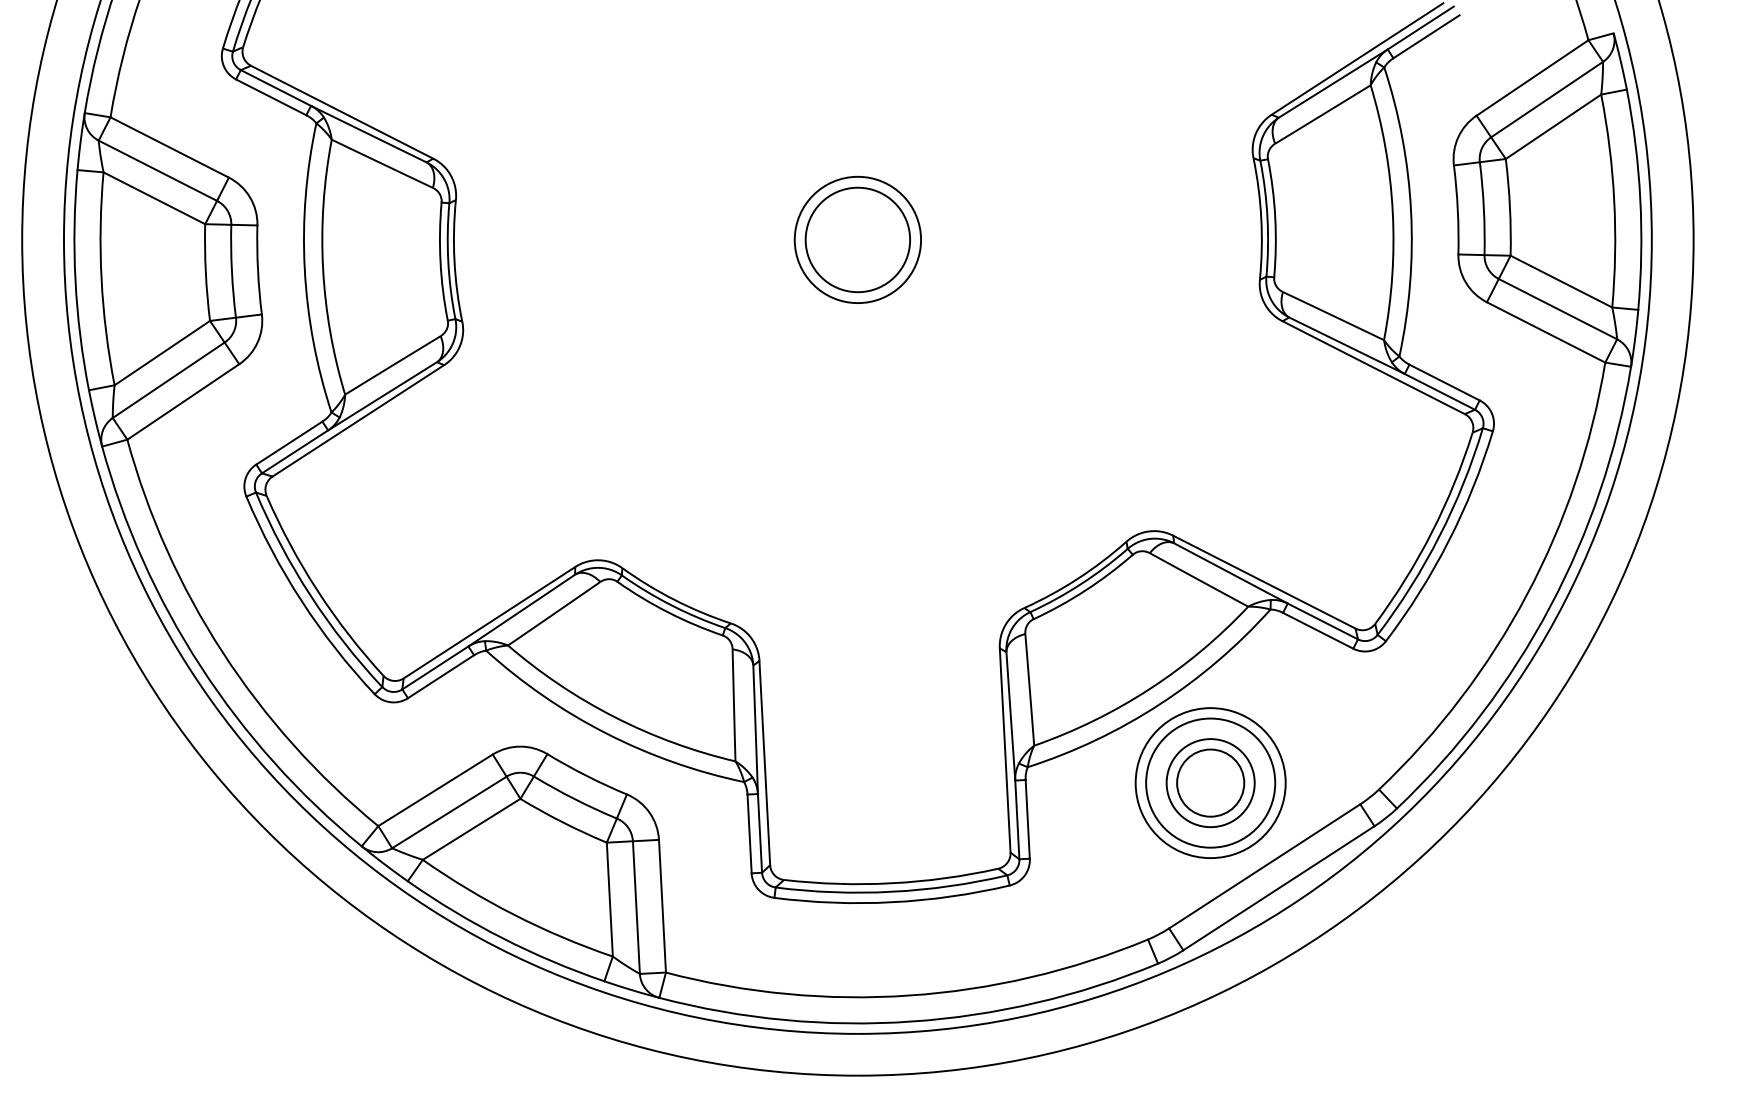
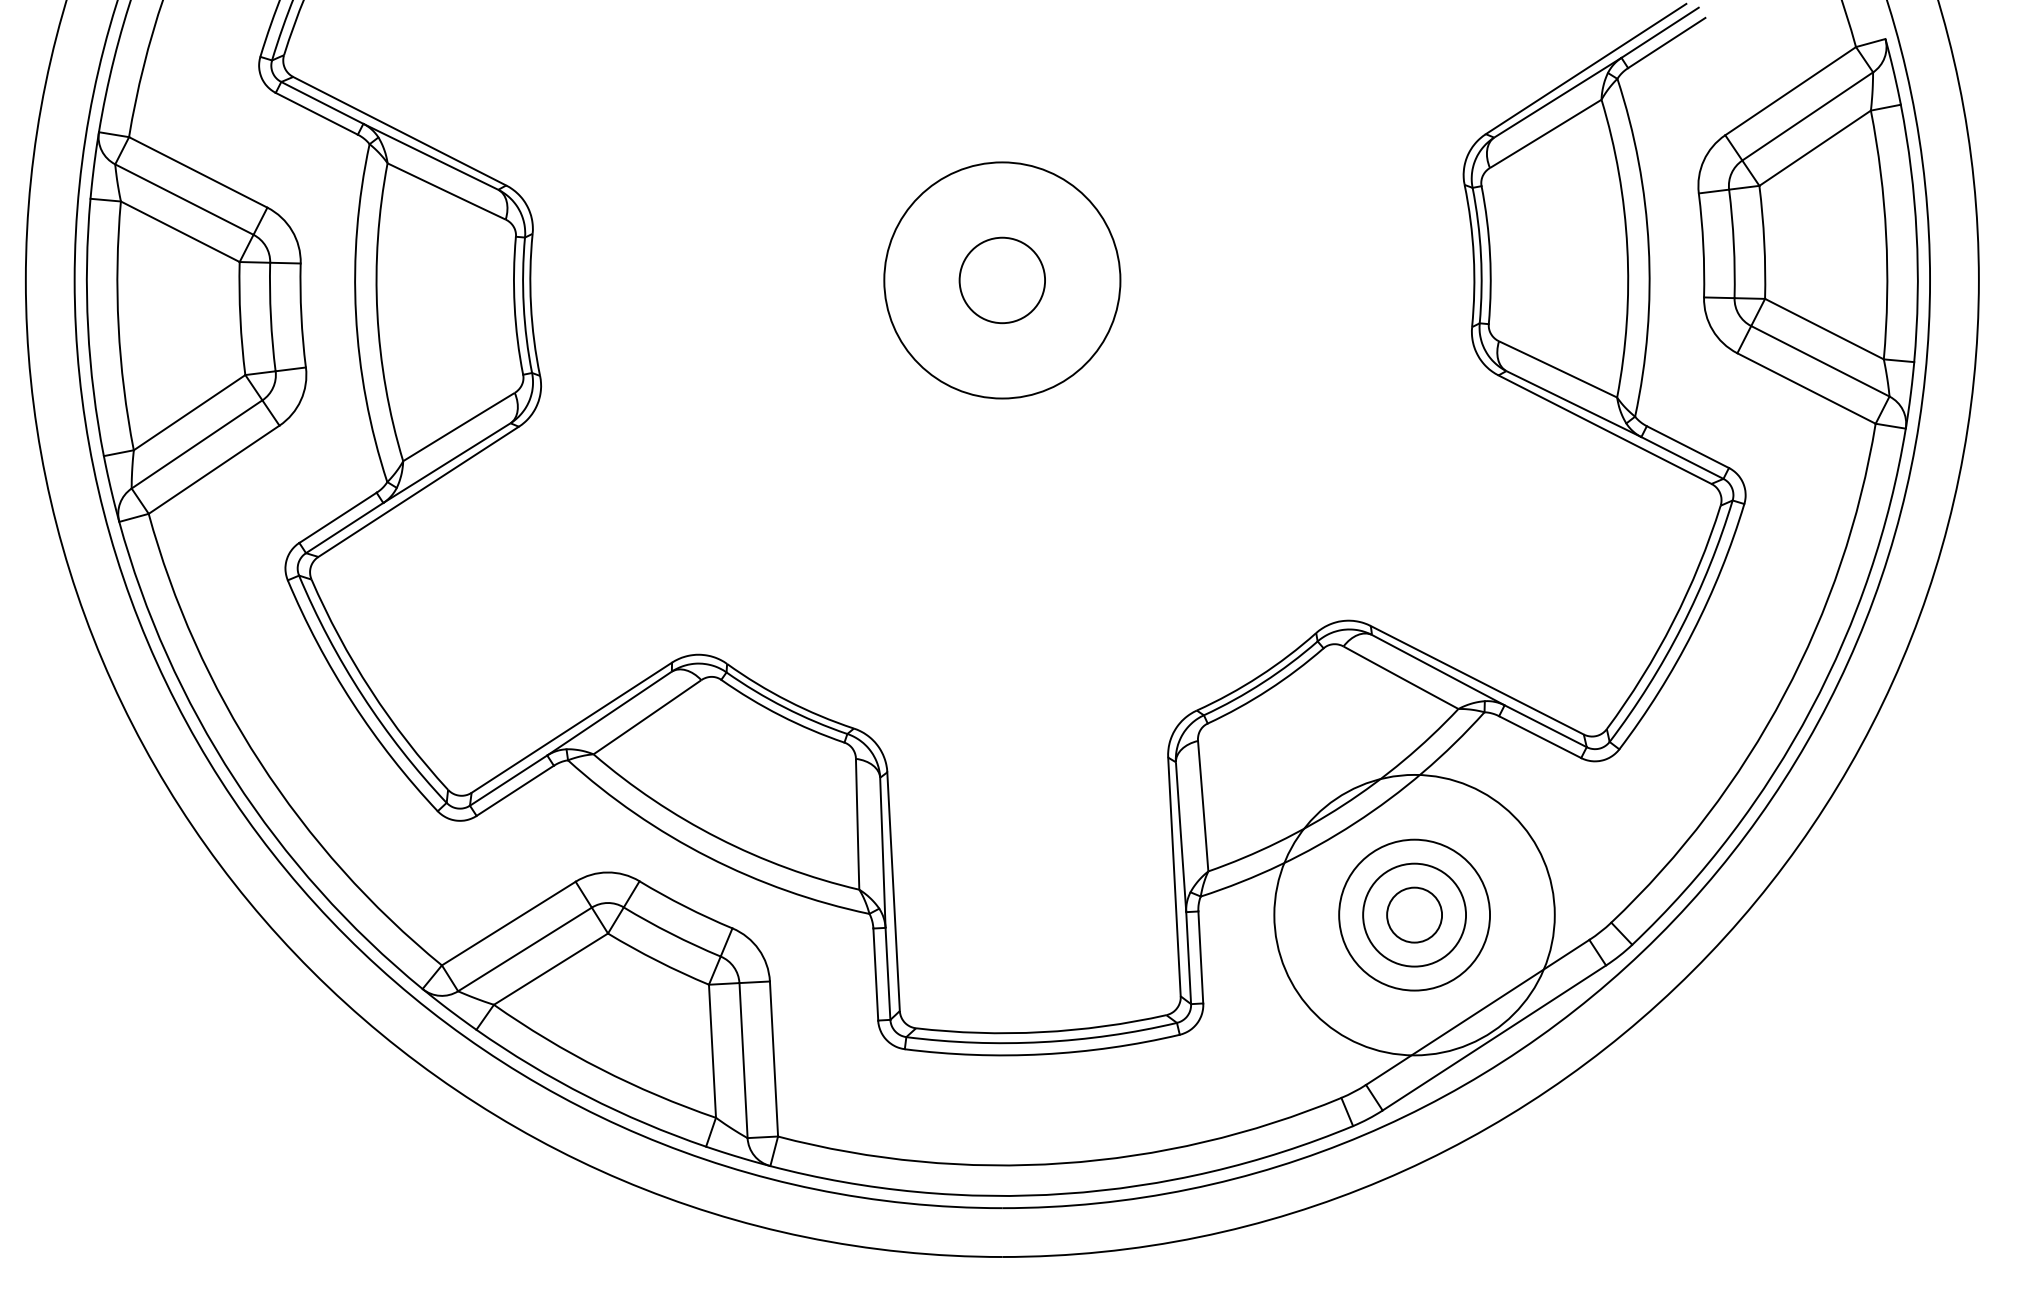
circle: (857, 239) -> (1001, 279), size x0.7
circle: (857, 239) -> (1001, 279), size x1.6
circle: (1210, 782) -> (1414, 914), size x0.7
circle: (1210, 783) -> (1414, 915), size x1.6

